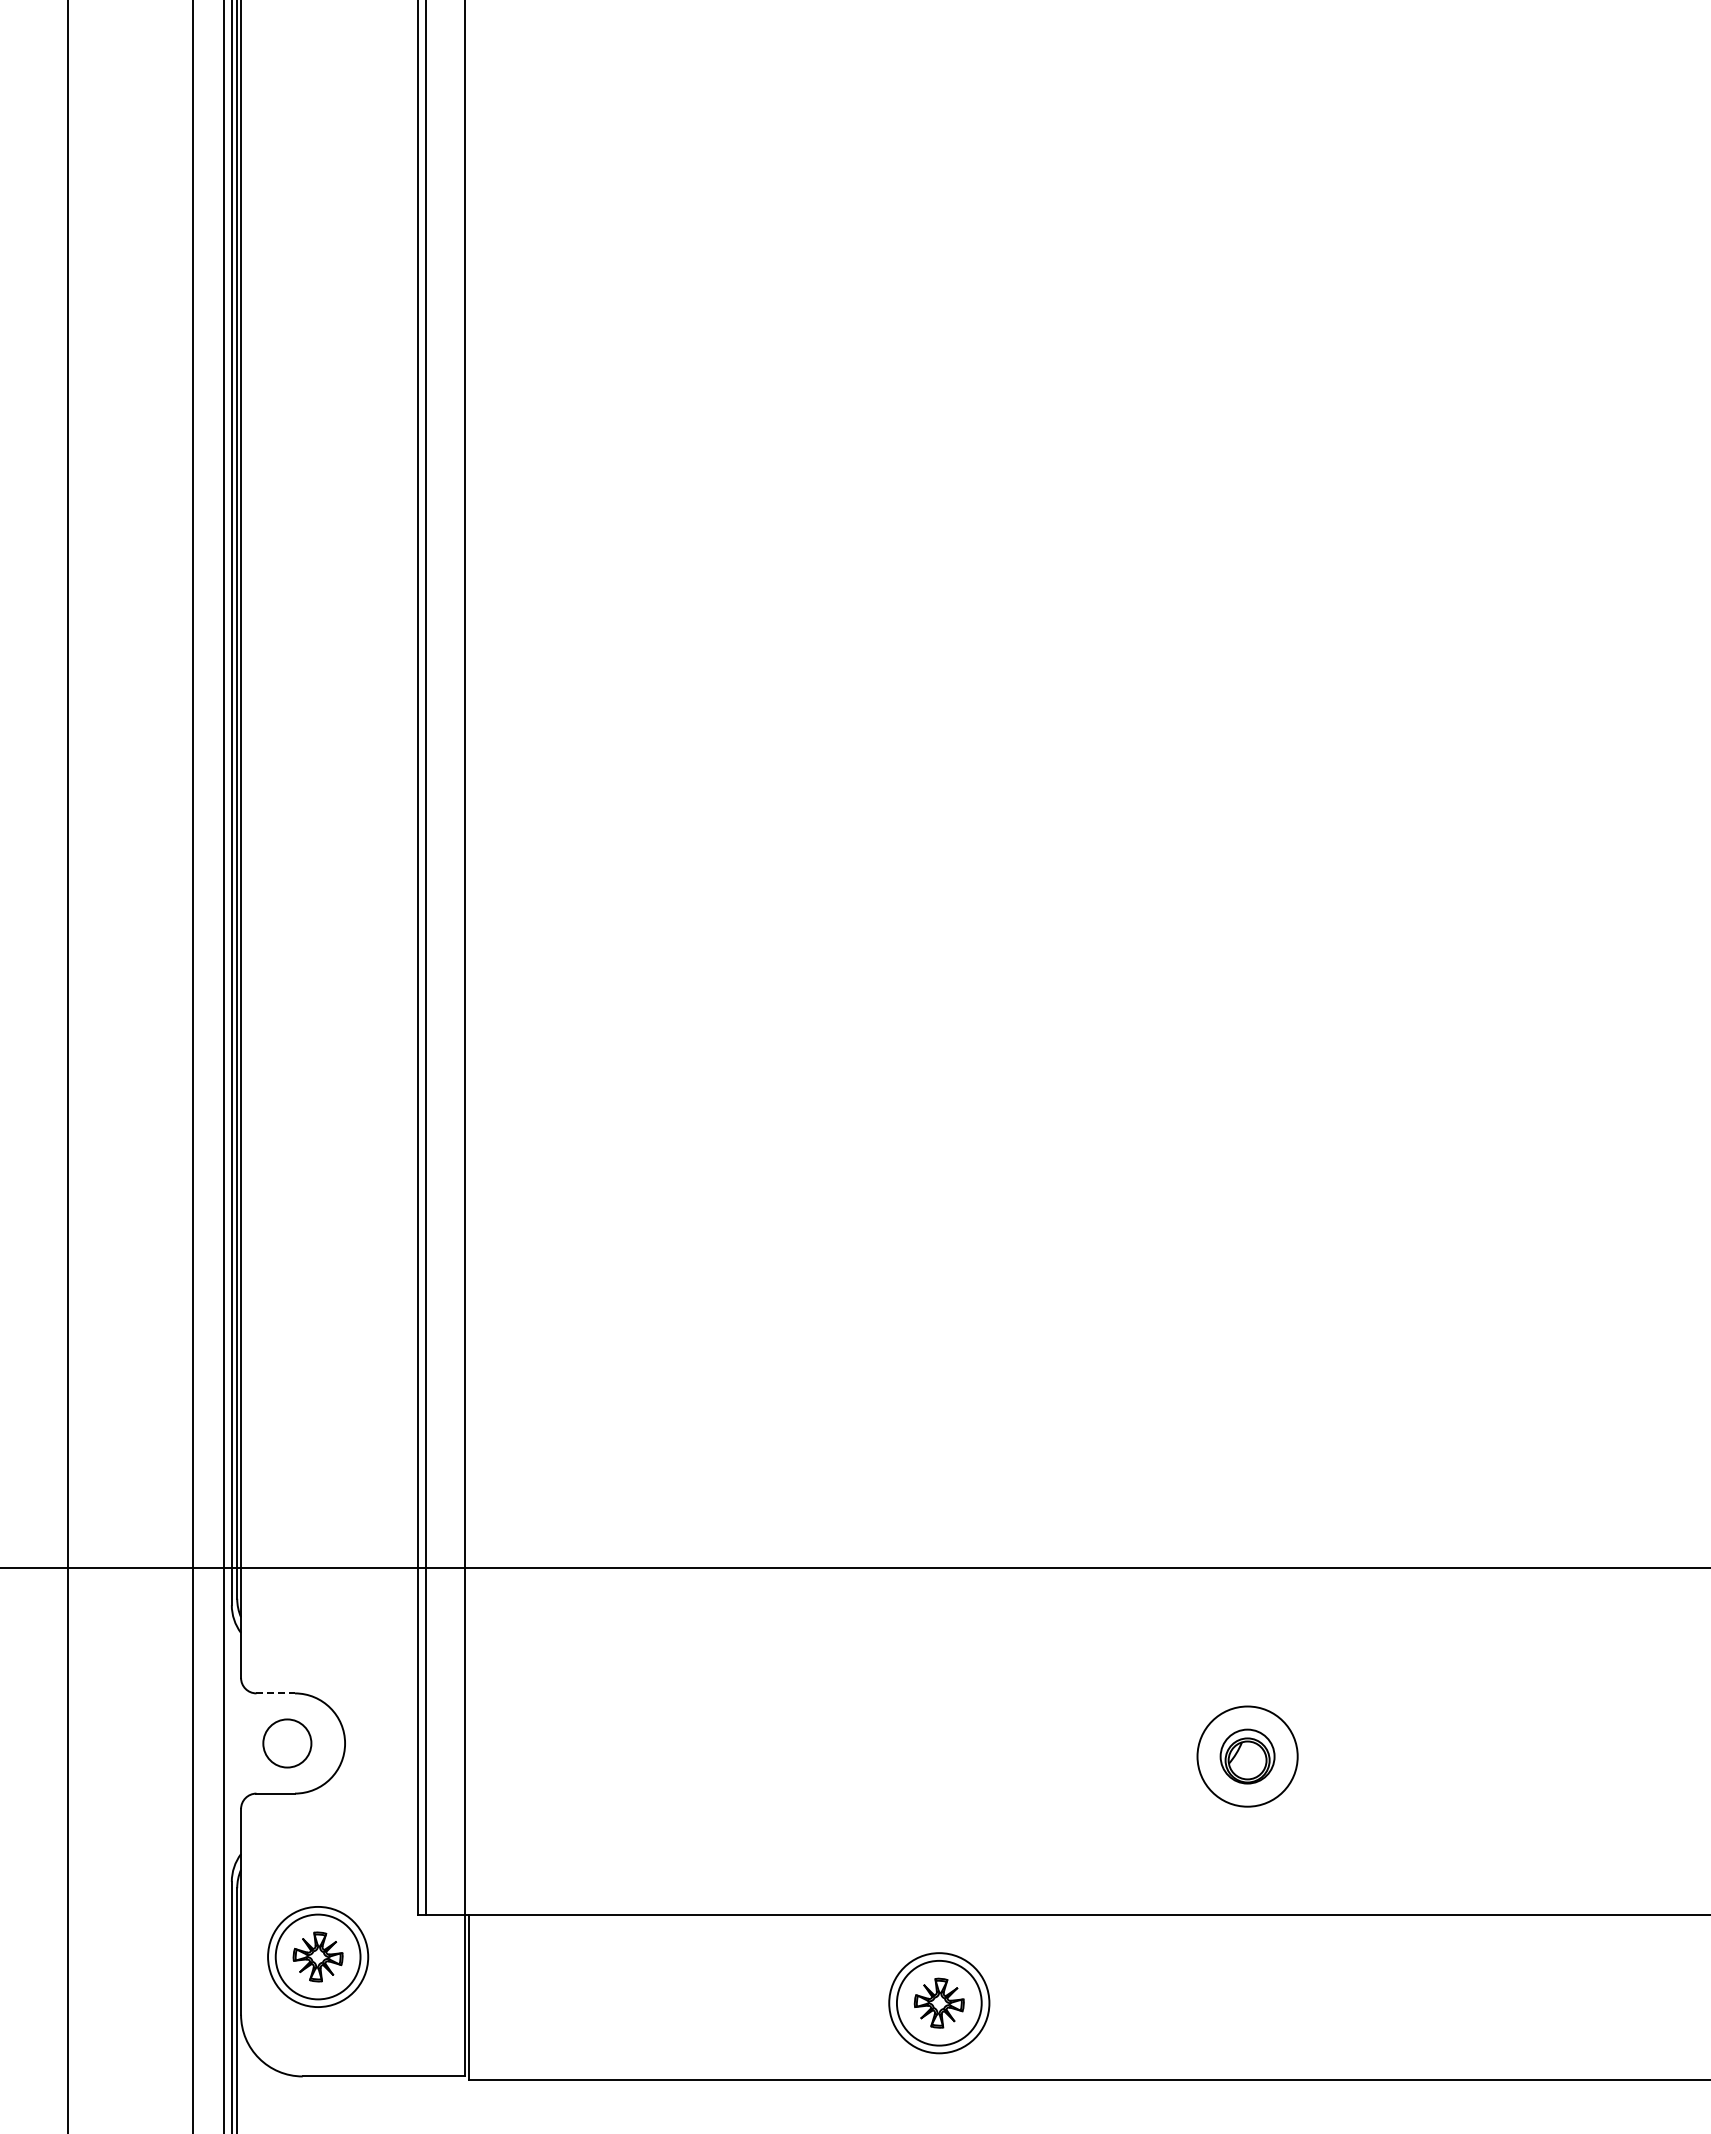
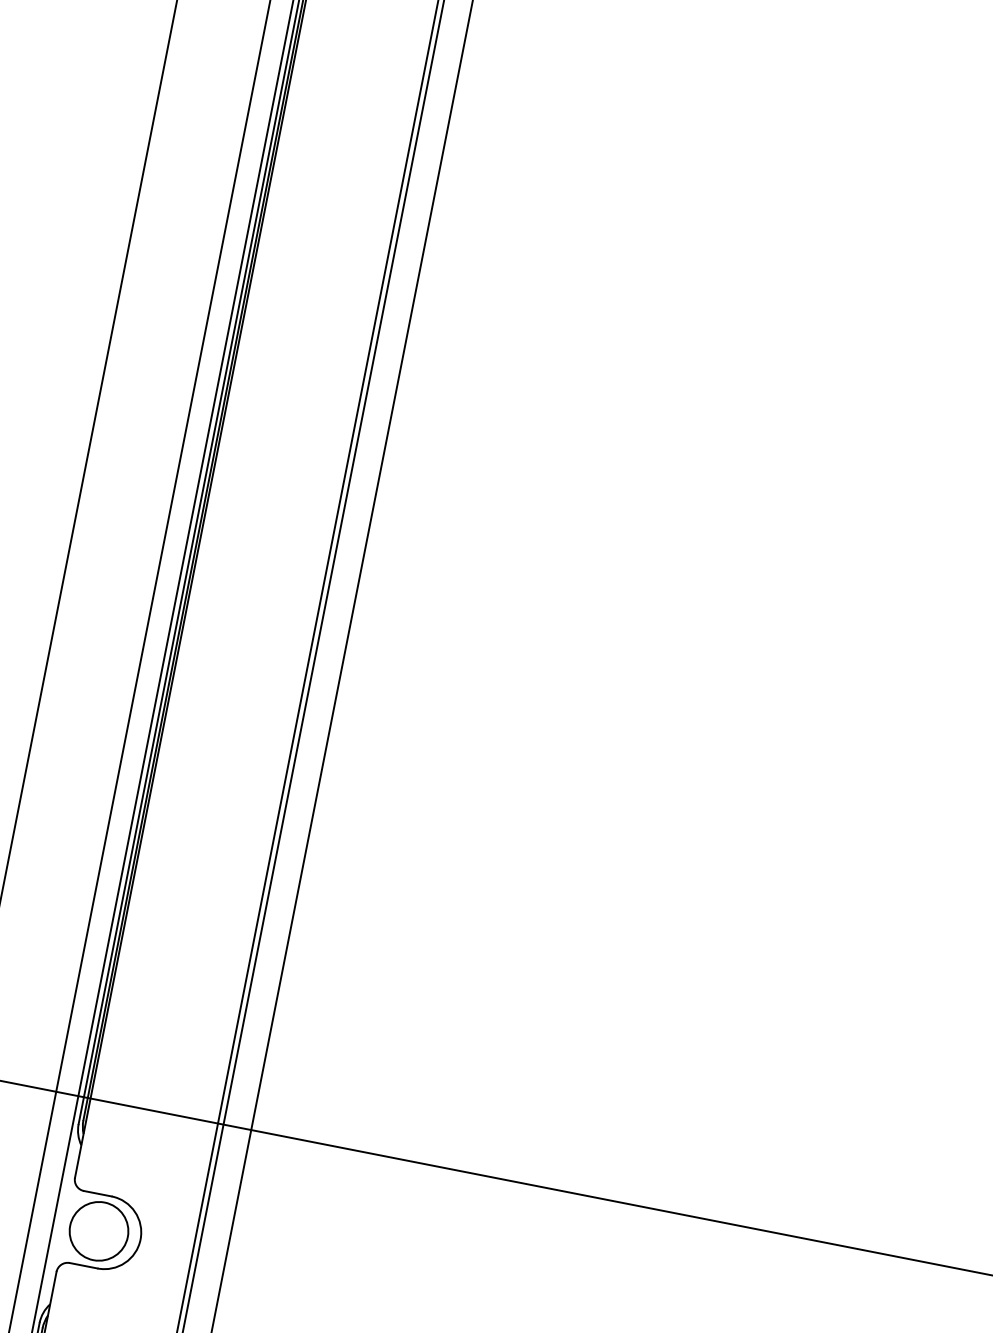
line: (276, 1693) -> (98, 1193), dashed -> solid
circle: (287, 1743) -> (99, 1231), size x1.67

